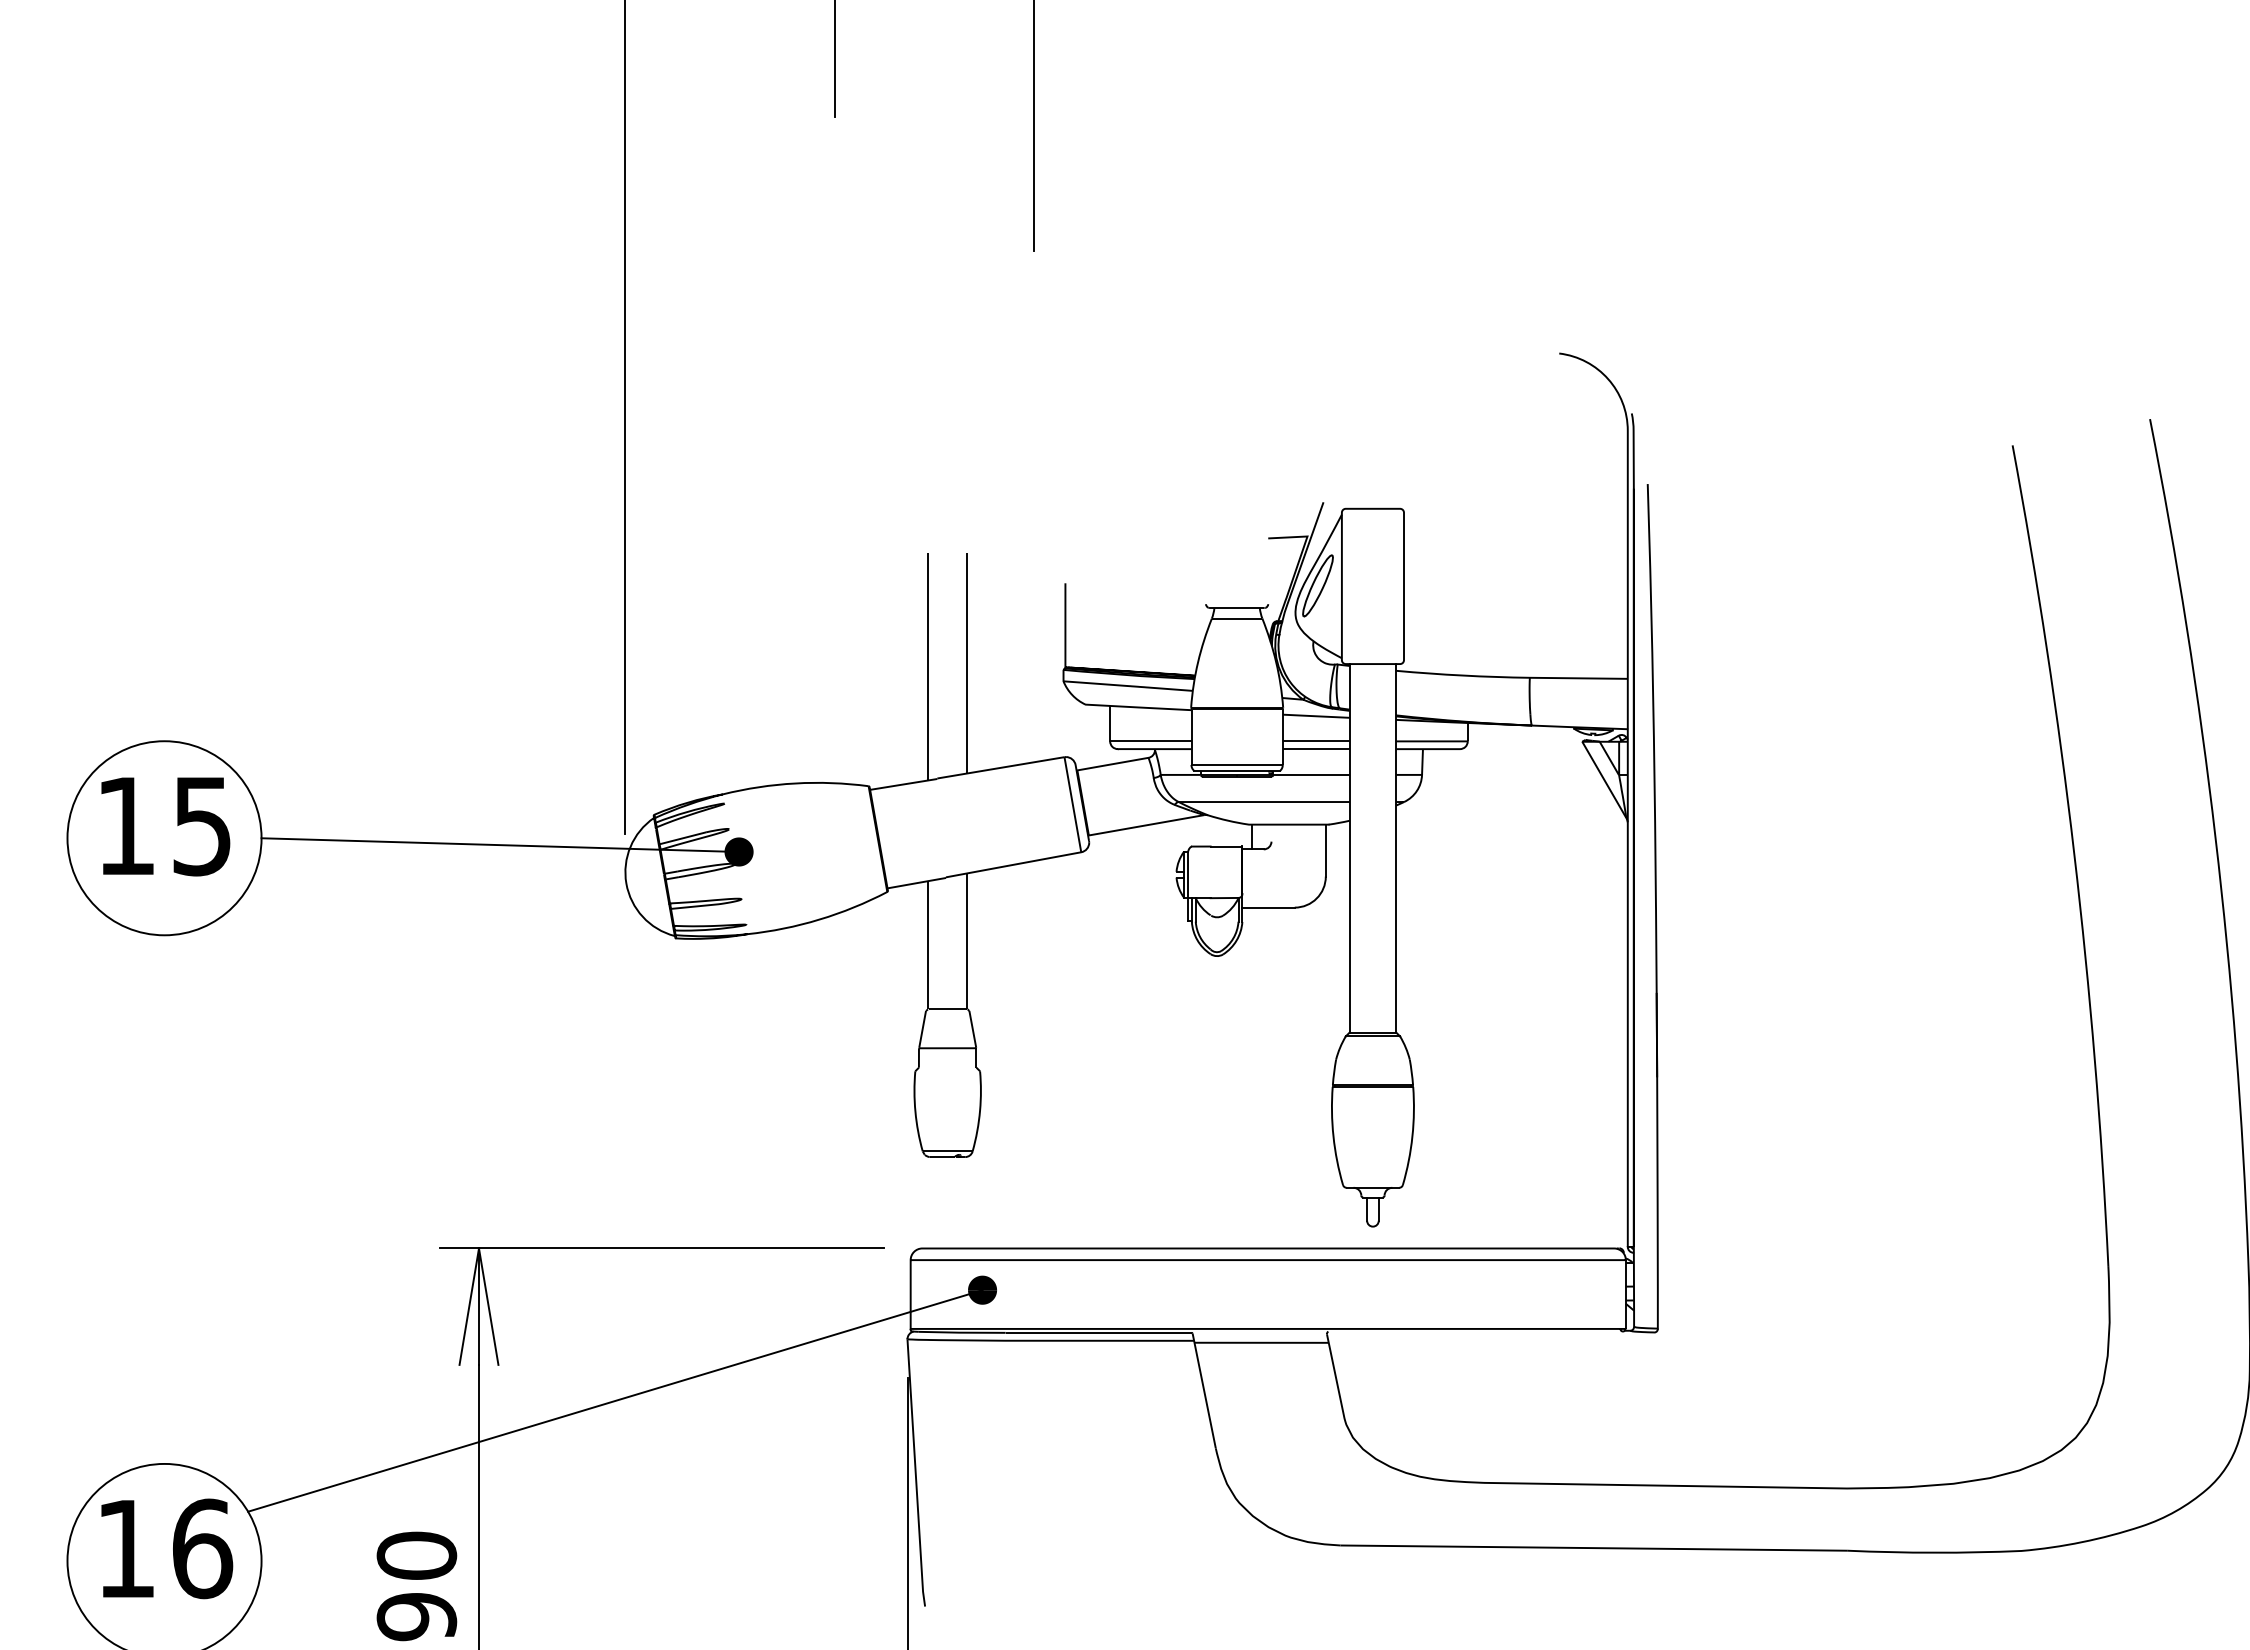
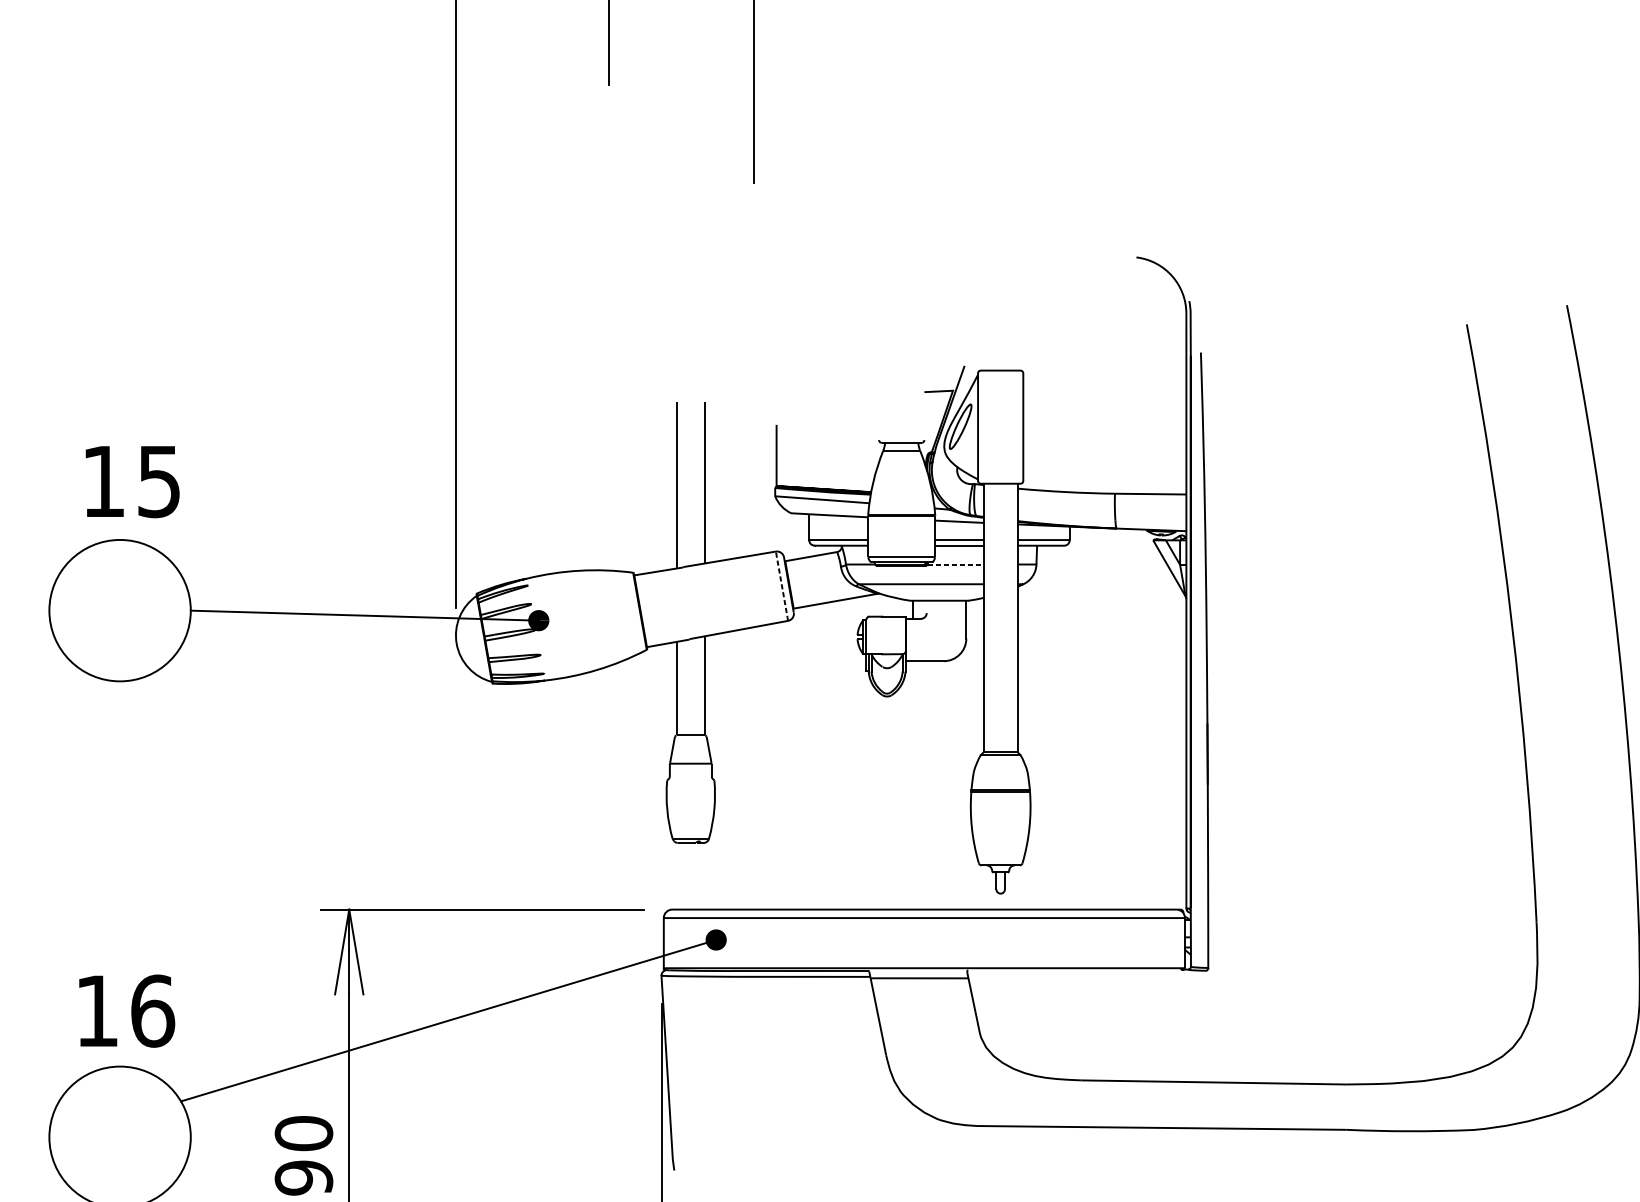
line: (1312, 774) -> (956, 564), solid -> dashed
line: (1072, 804) -> (781, 586), solid -> dashed
text: (165, 826) -> (132, 481), moved
text: (167, 1548) -> (127, 1010), moved

